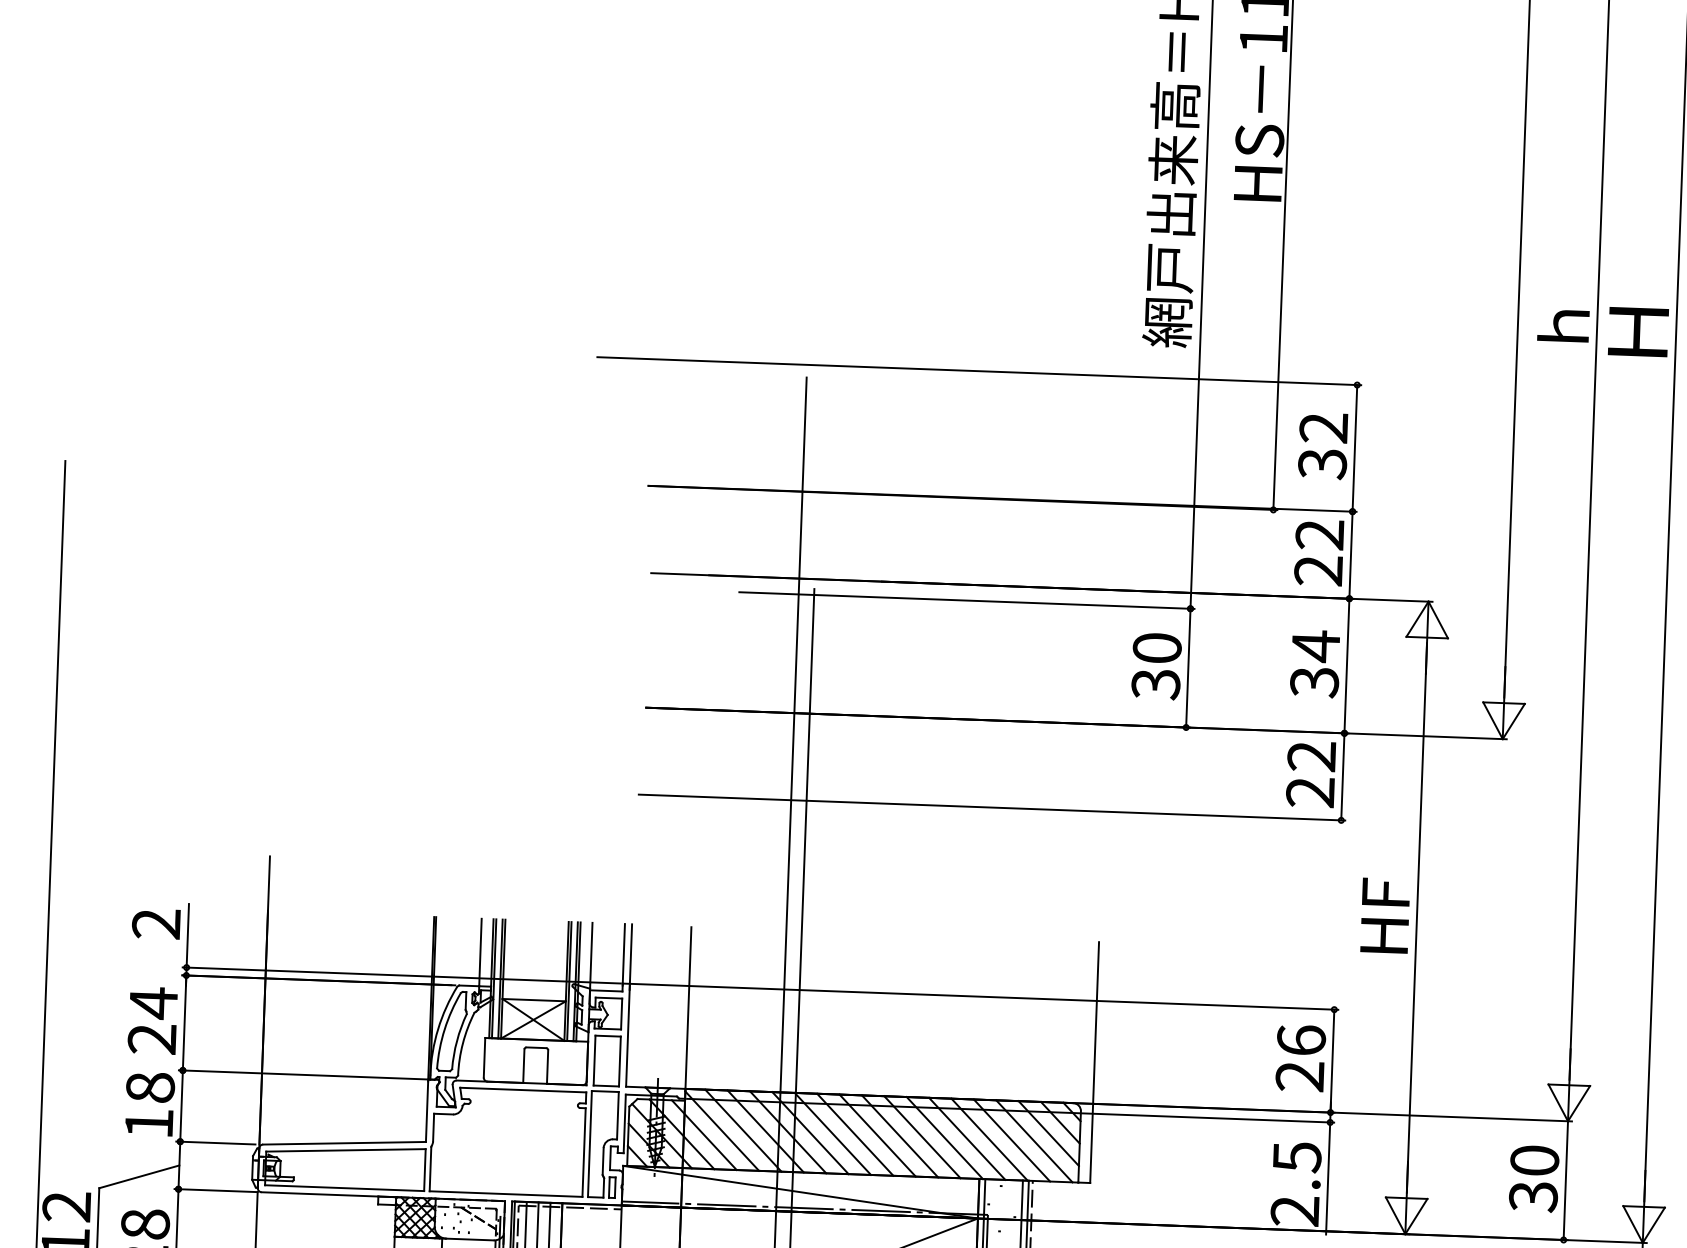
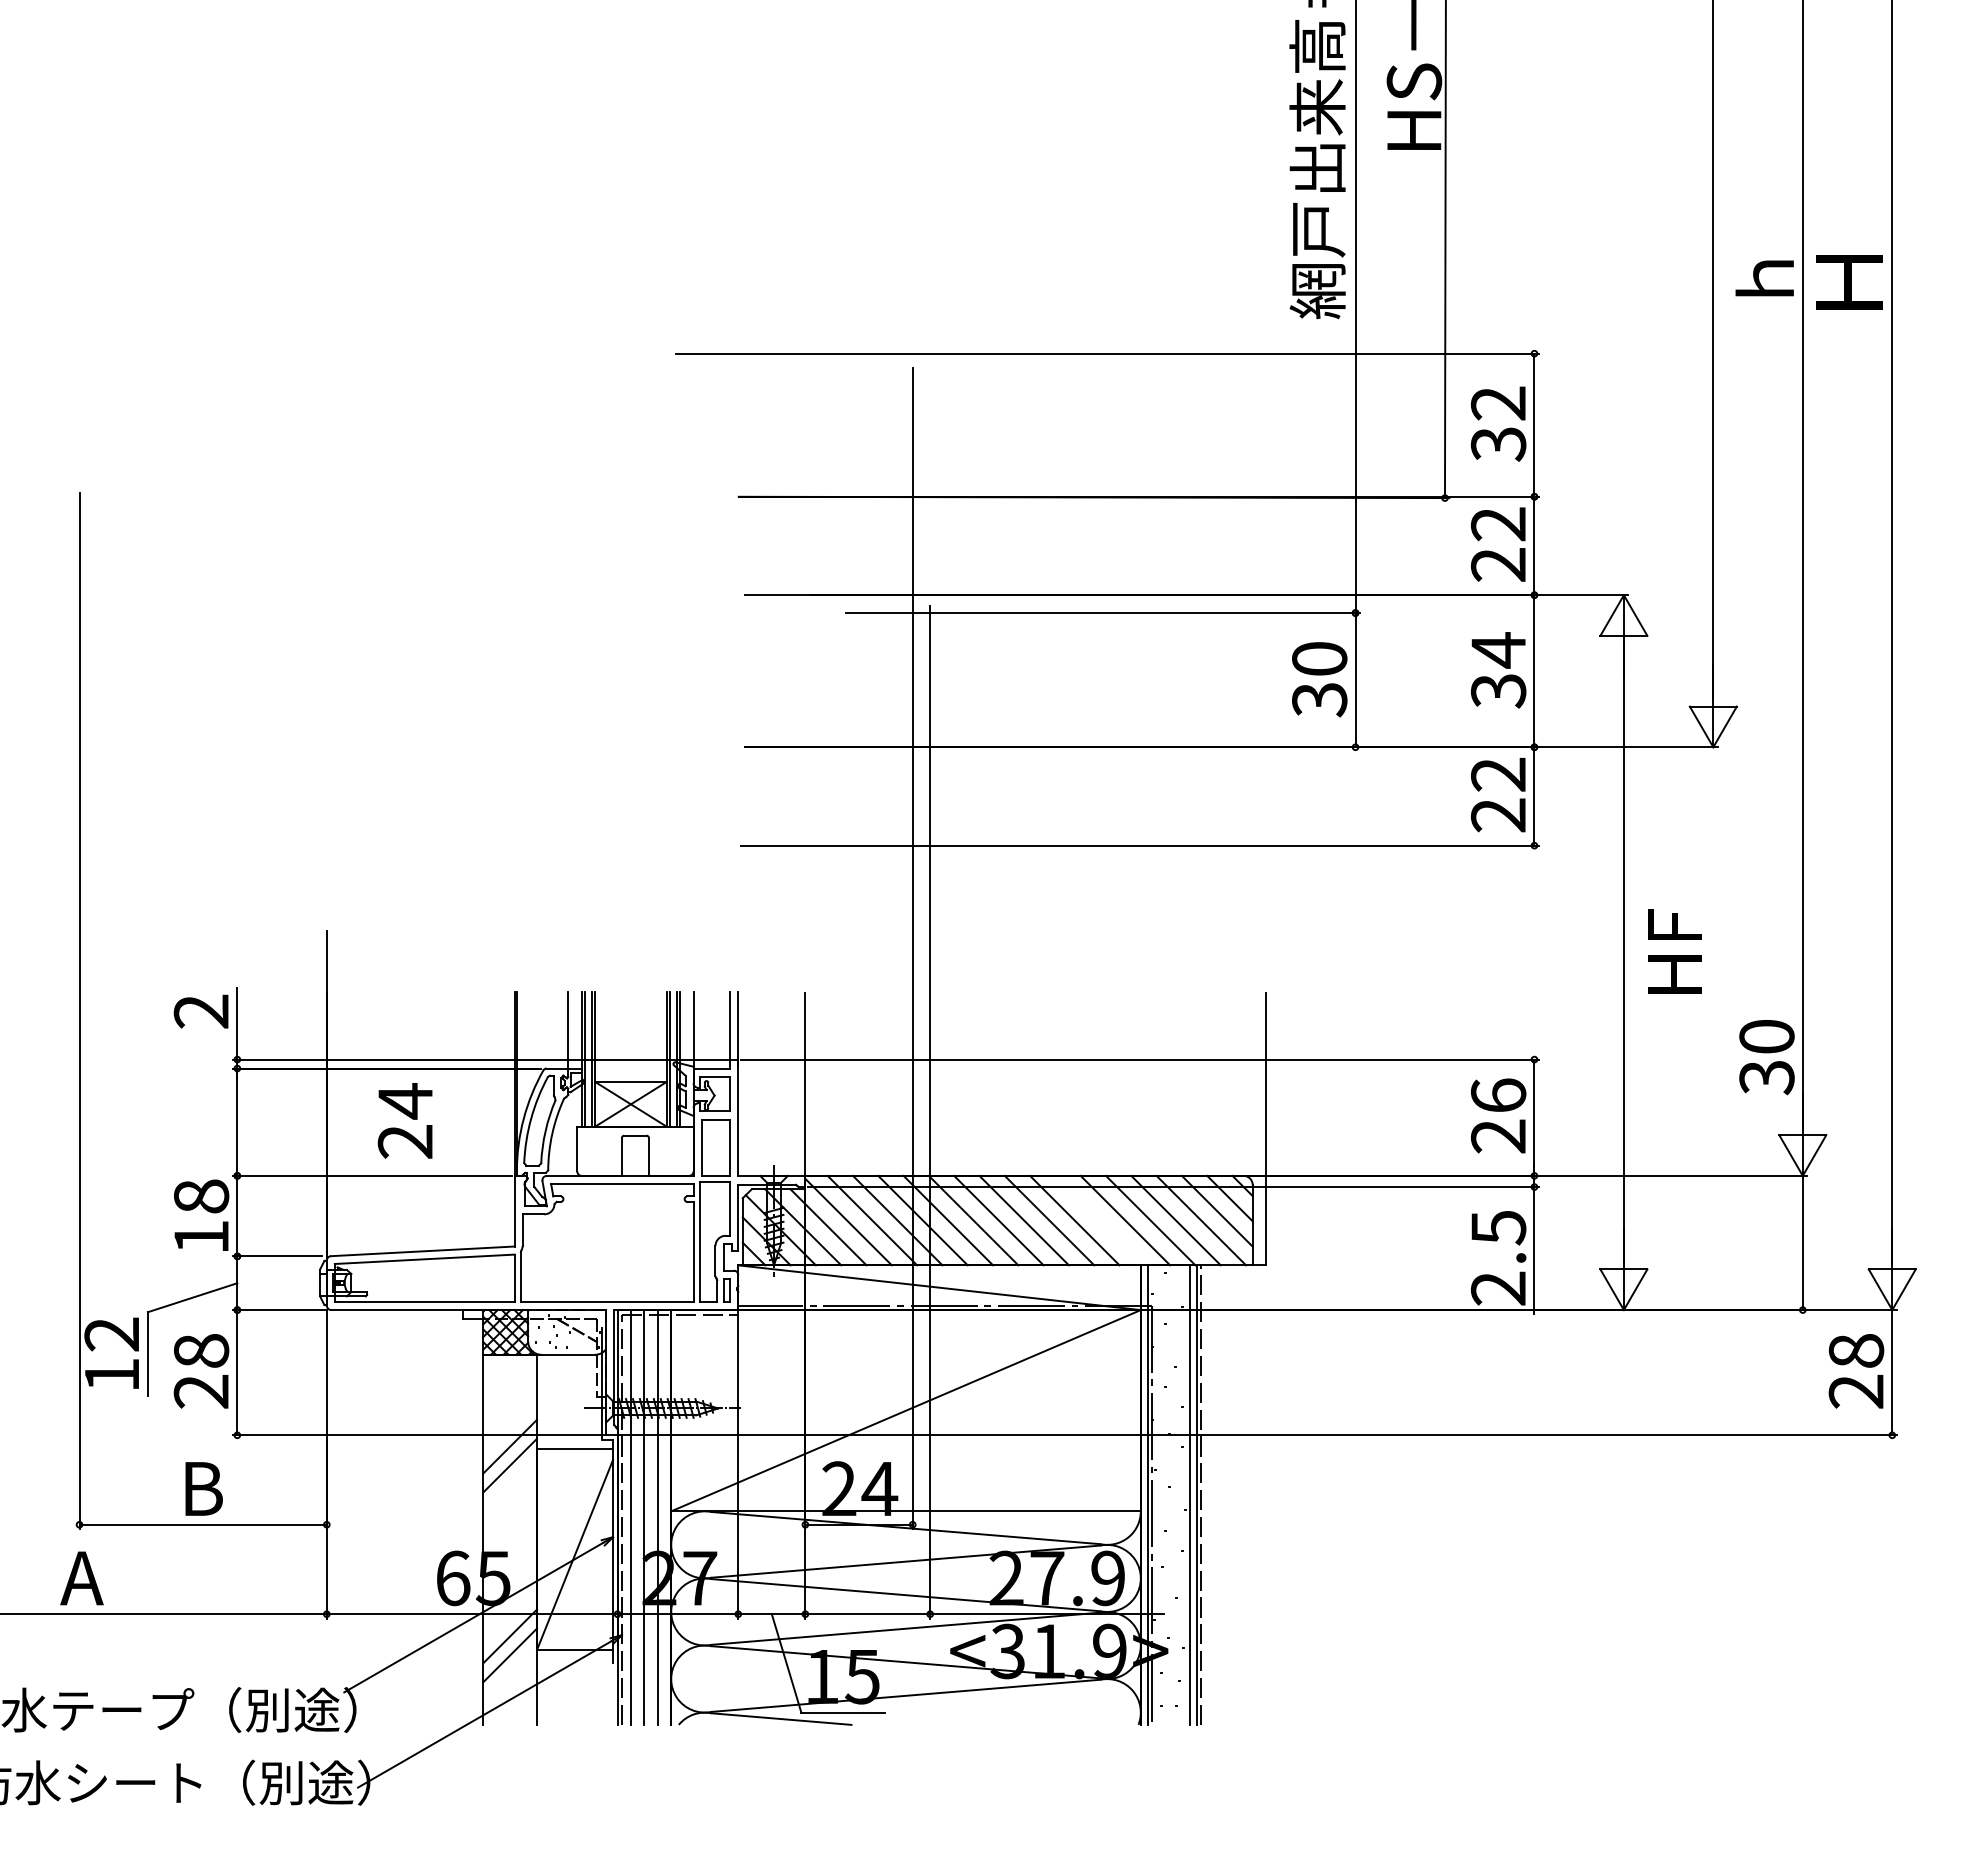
text: (1384, 915) -> (1674, 951), moved
text: (152, 1020) -> (404, 1120), moved
line: (944, 1137) -> (1099, 1220), removed
text: (1533, 1179) -> (1766, 1057), moved

